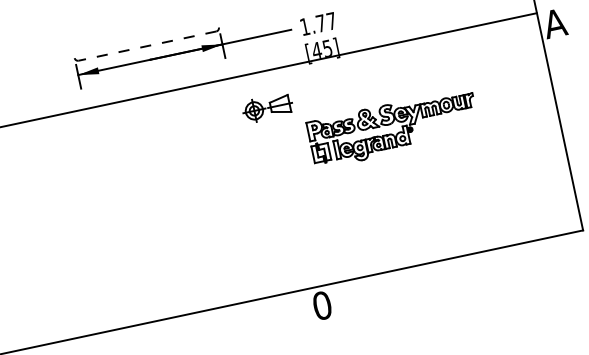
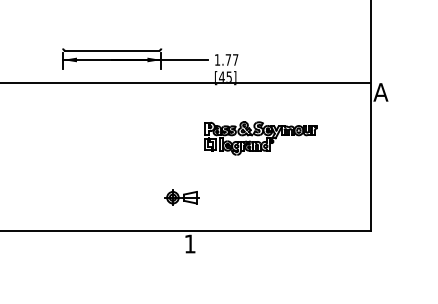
line: (147, 45) -> (112, 50), dashed -> solid
part: (266, 107) -> (181, 197), moved
text: (321, 305) -> (189, 243), 0 -> 1

